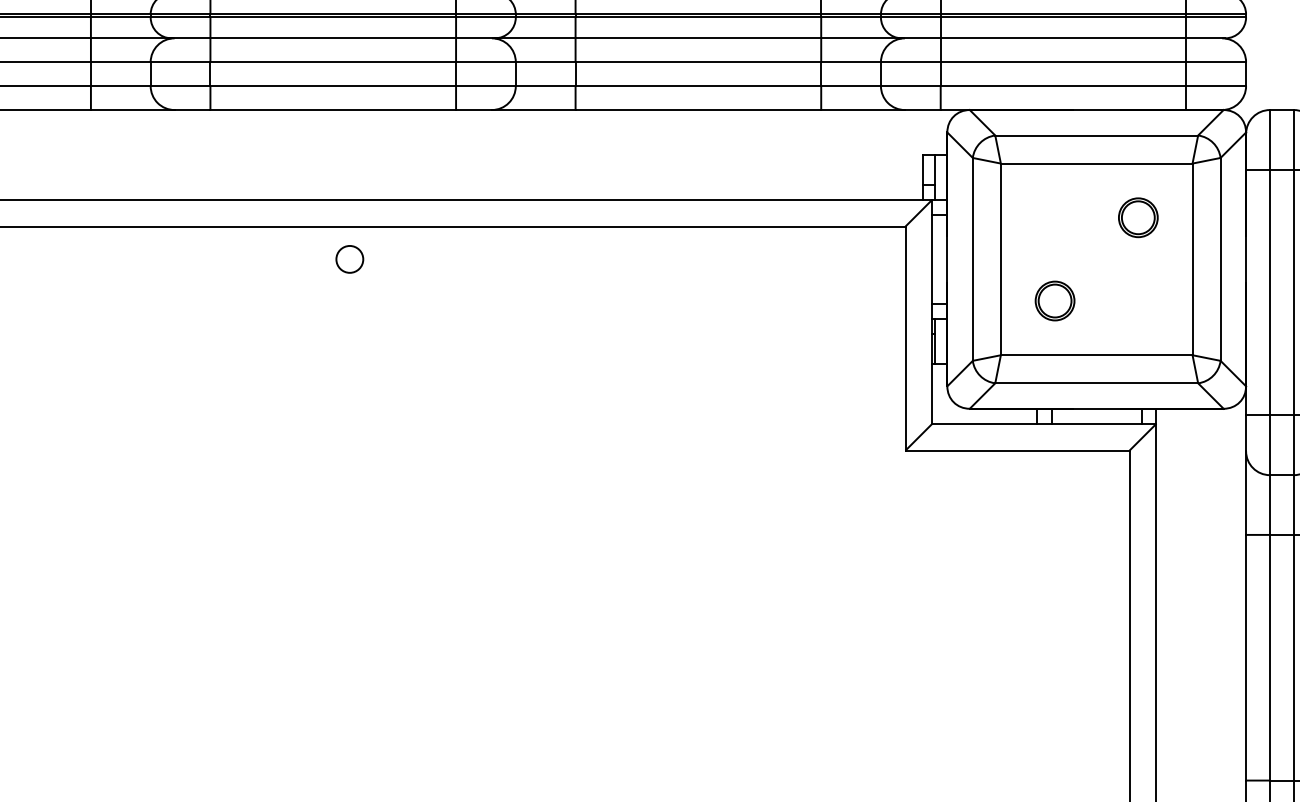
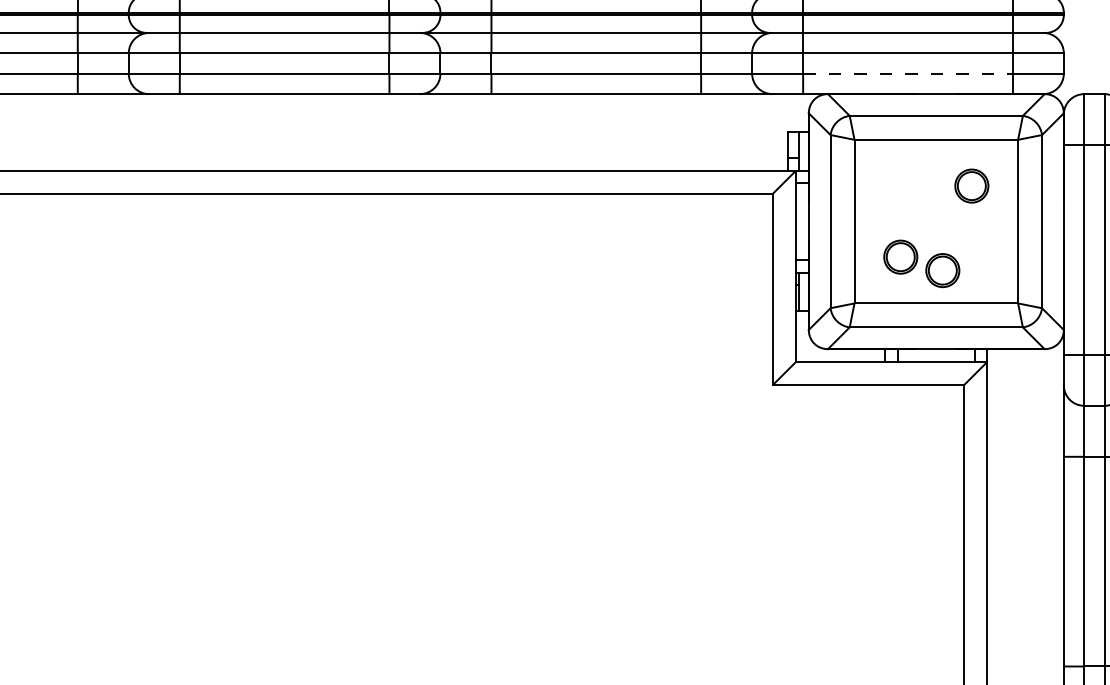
line: (1063, 86) -> (907, 74), solid -> dashed
circle: (349, 259) -> (298, 221), removed
part: (1104, 316) -> (942, 270), added

